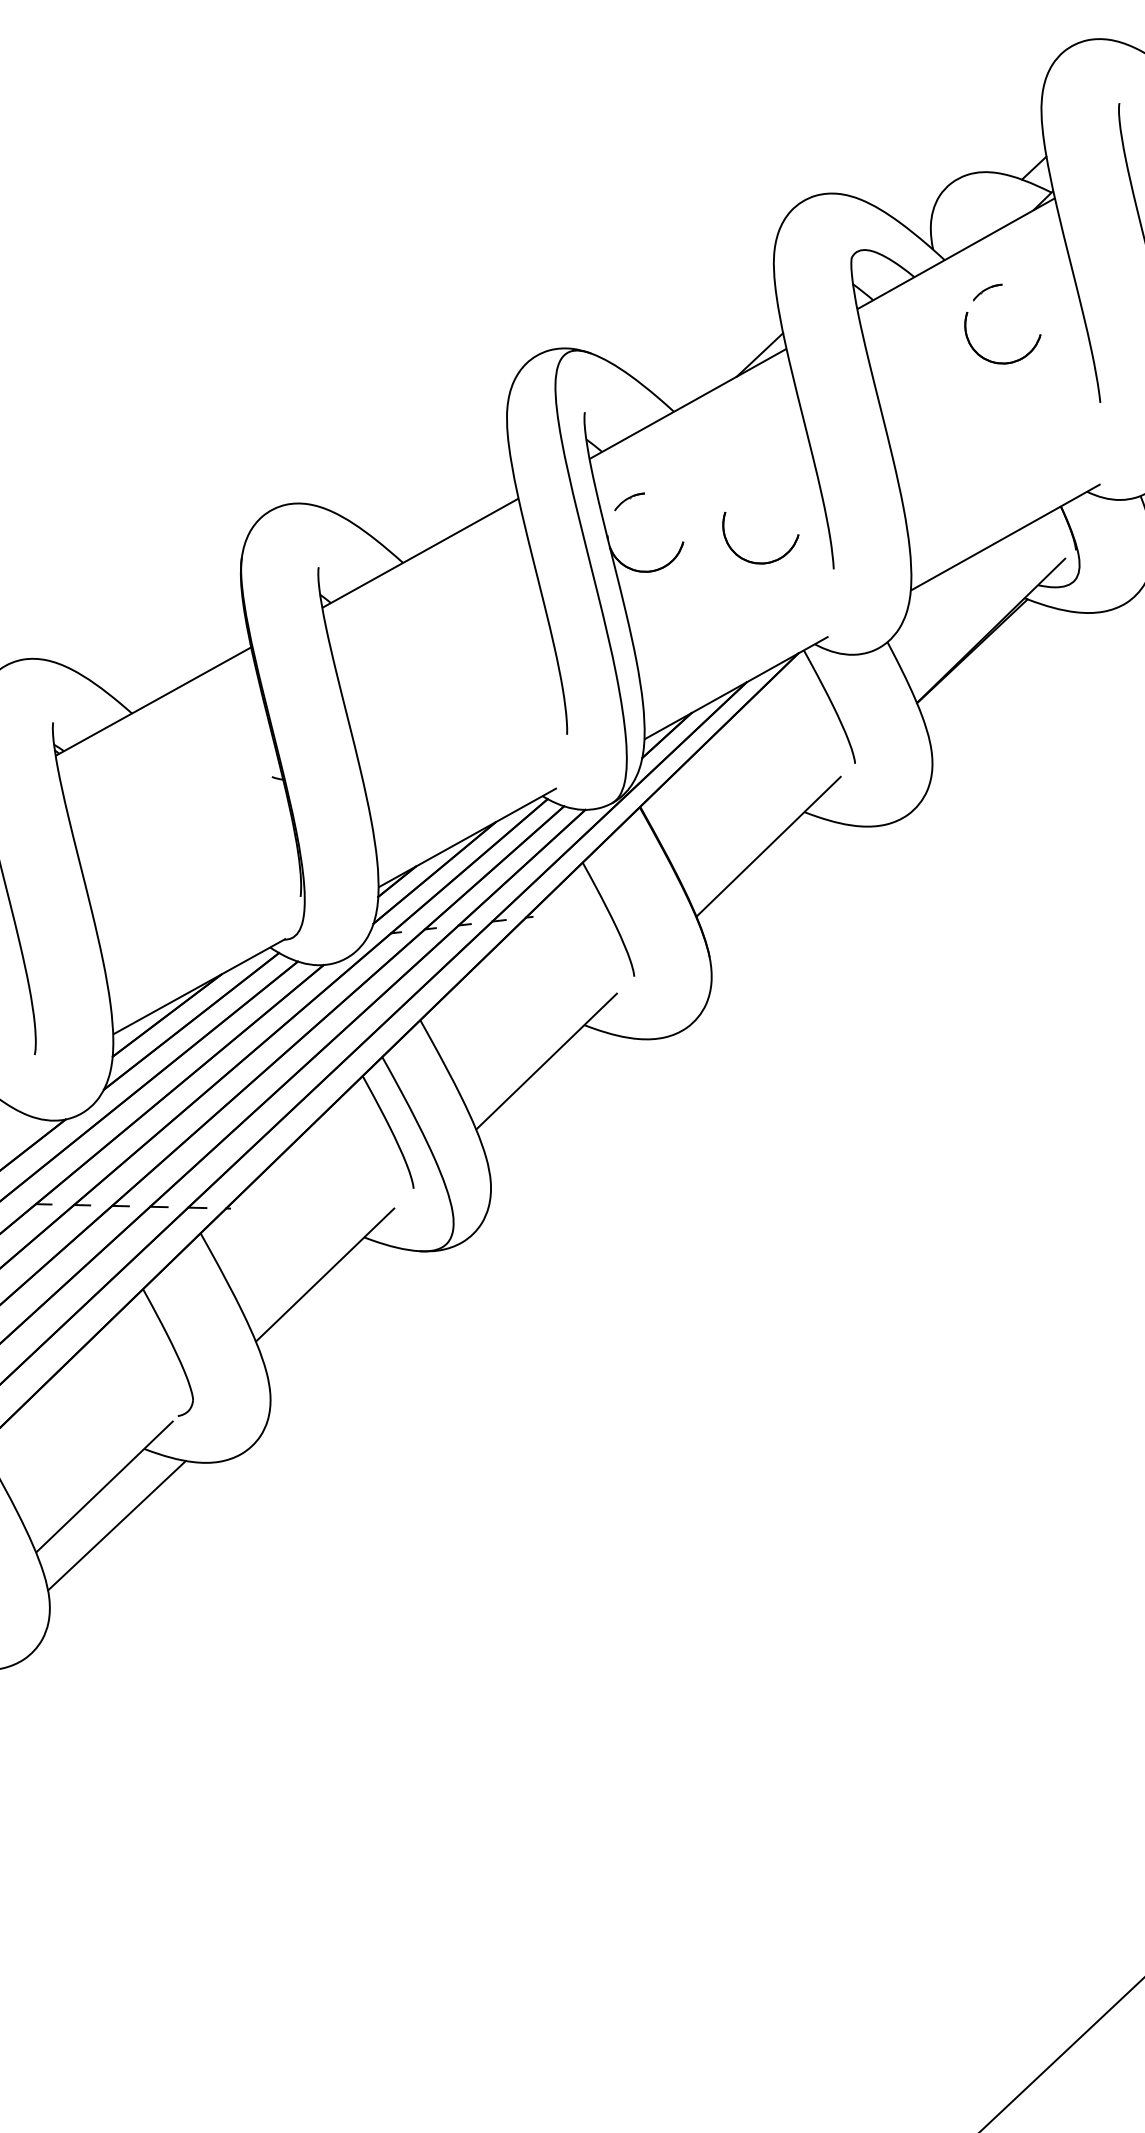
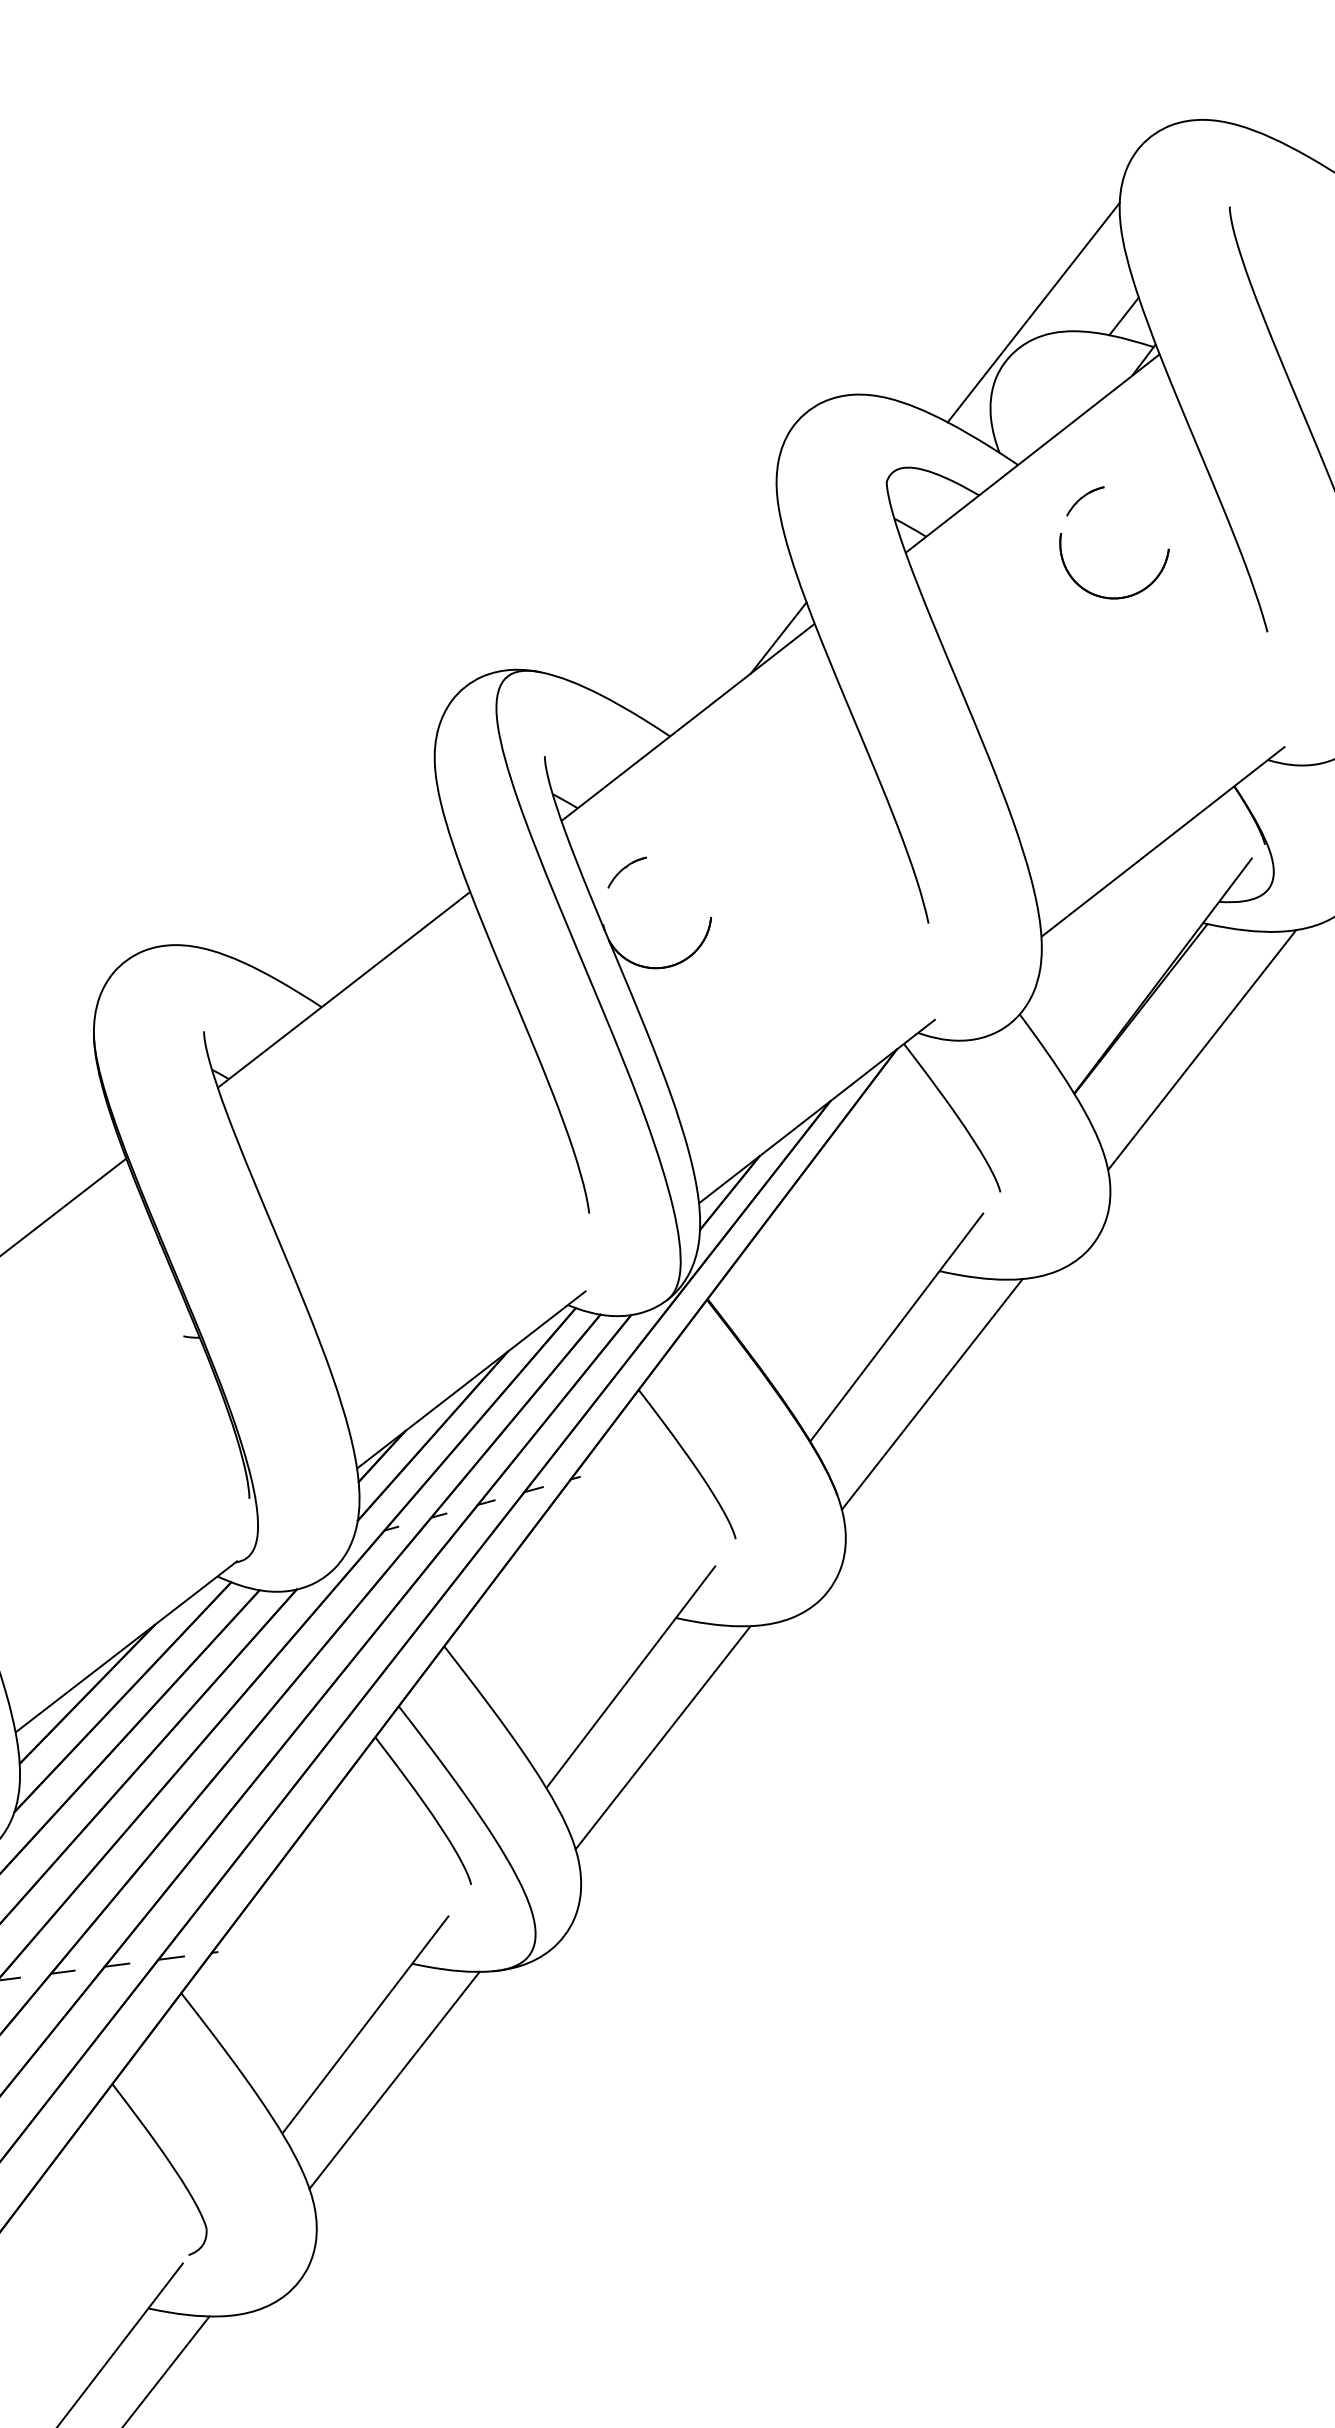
line: (971, 155) -> (1033, 312), added
part: (753, 561) -> (814, 929), removed
line: (1010, 686) -> (1202, 1050), added
line: (786, 896) -> (932, 1393), added
line: (562, 1106) -> (662, 1737), added
line: (339, 1316) -> (394, 2080), added

